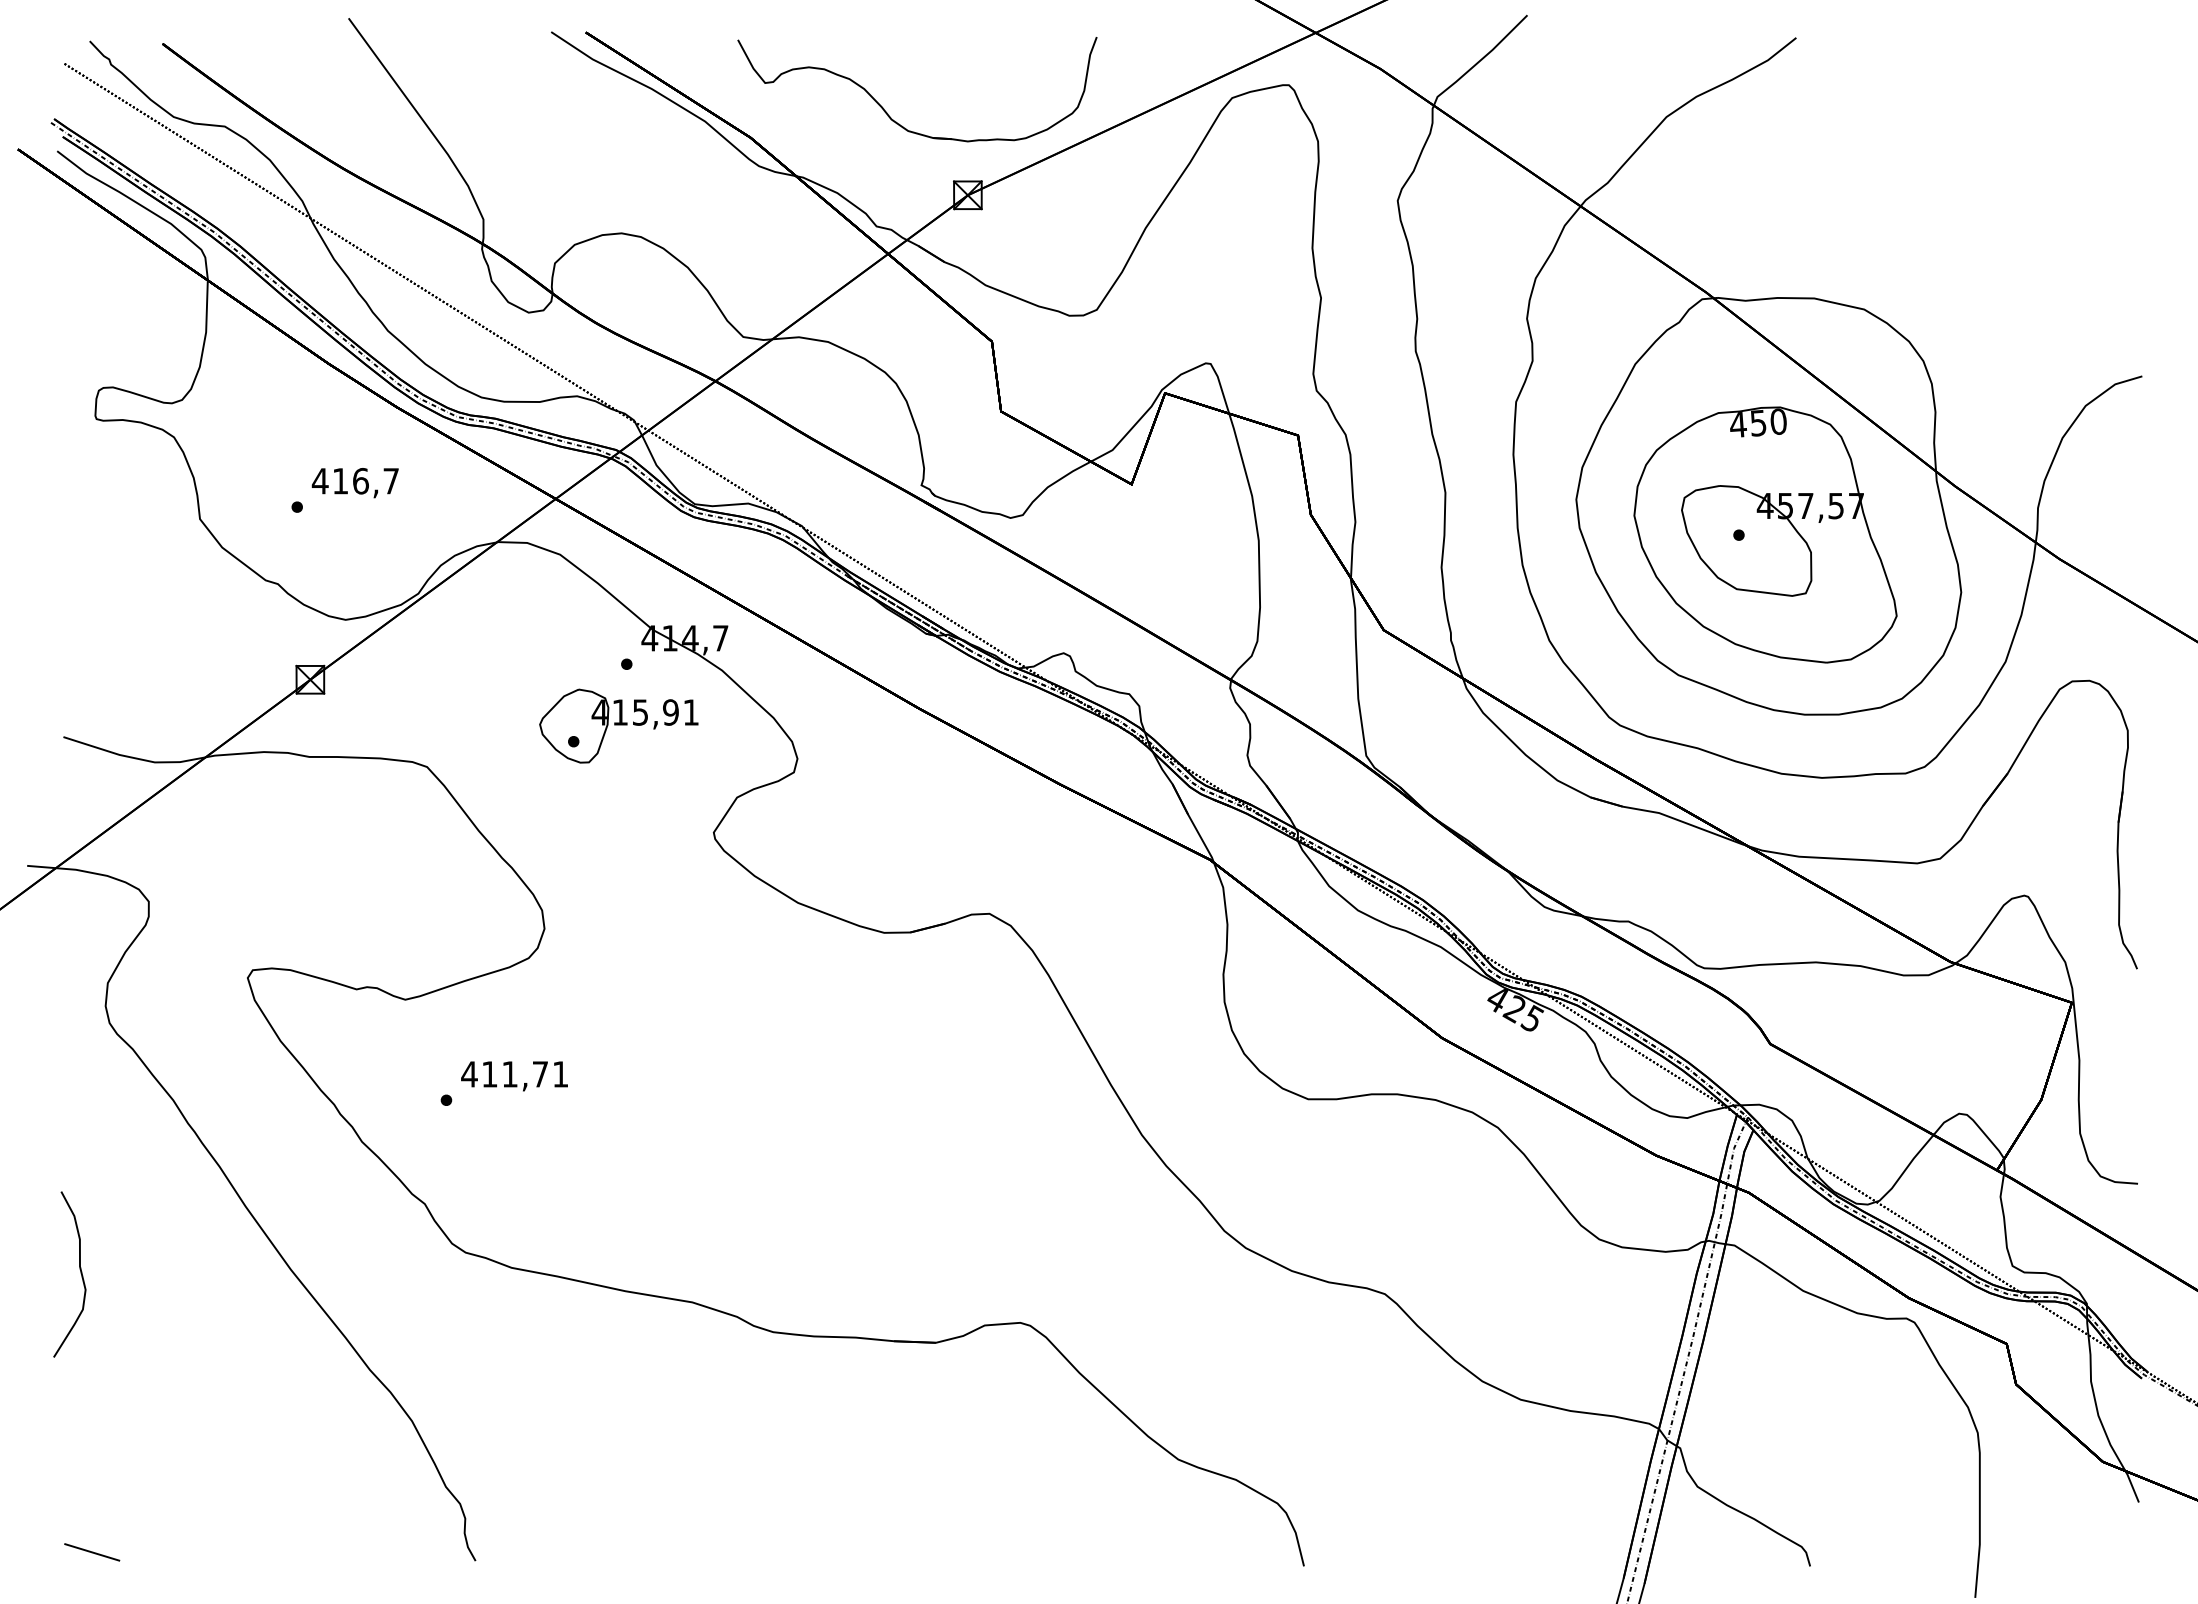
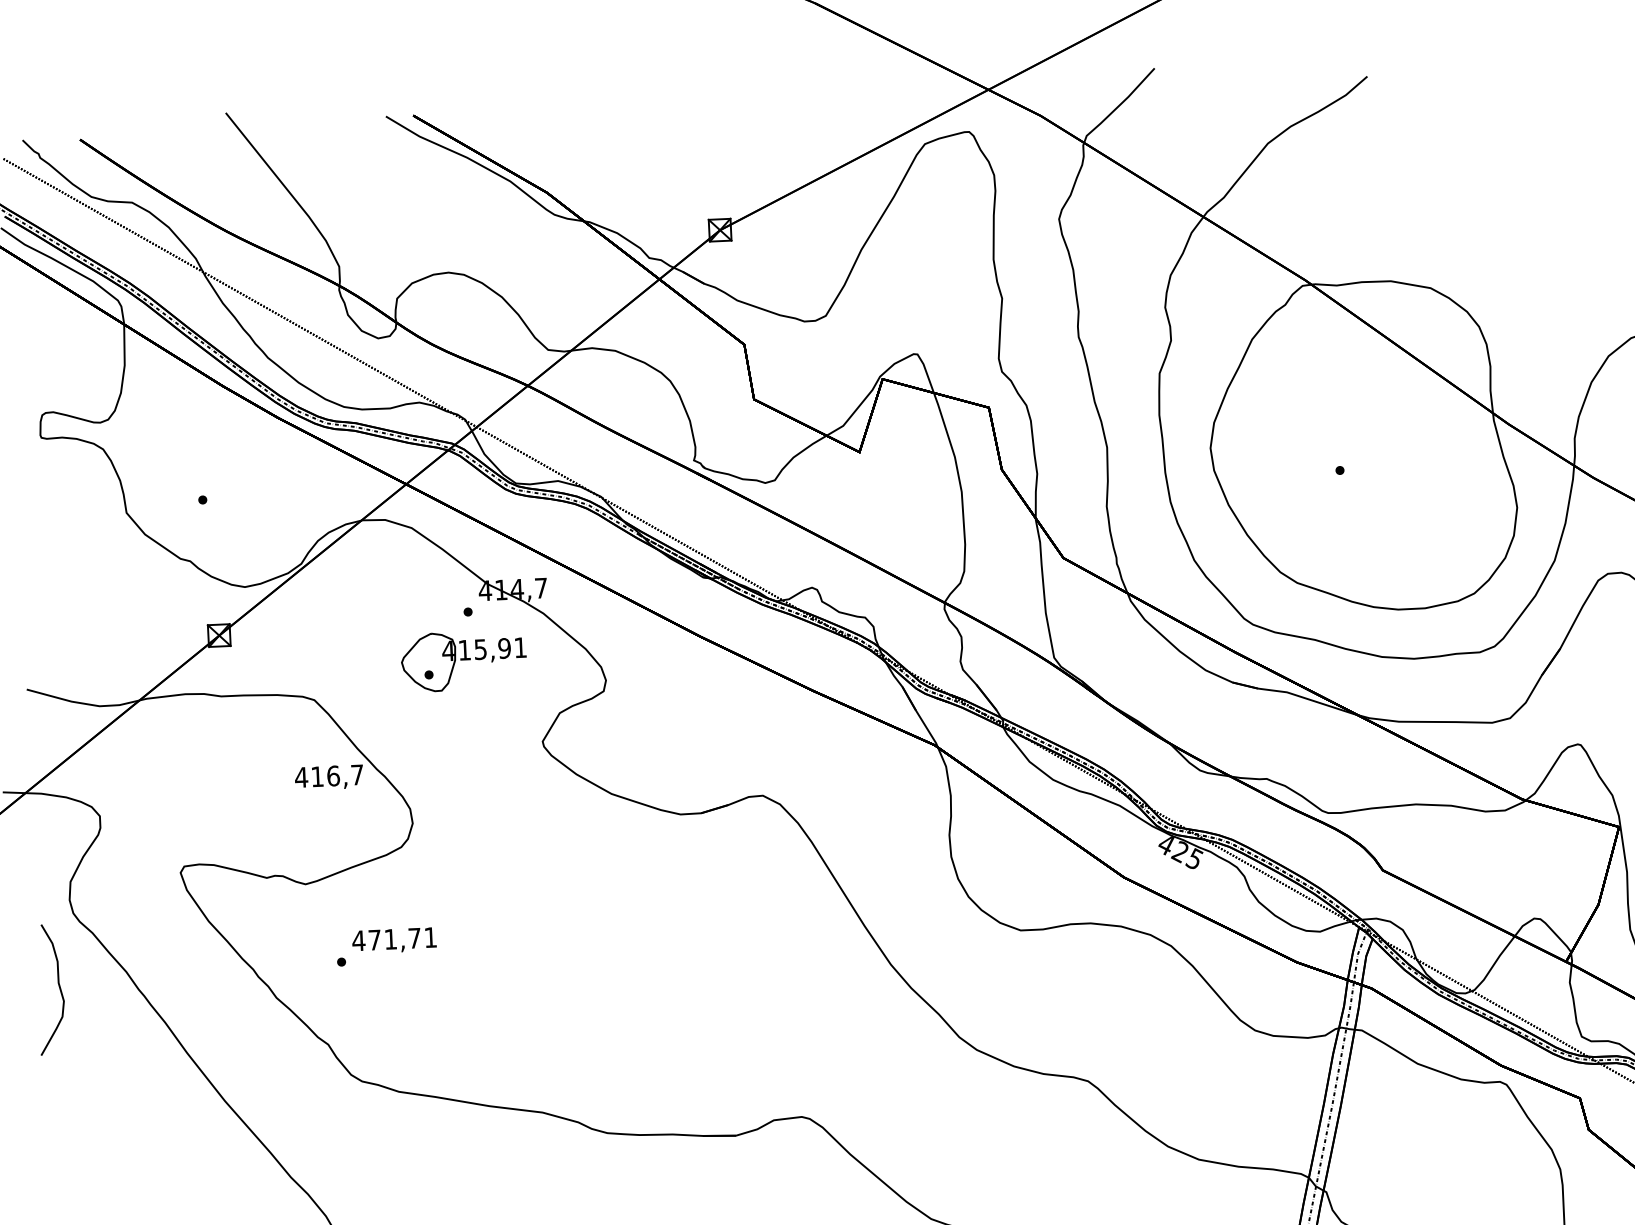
part: (887, 112) -> (653, 167), removed
text: (354, 483) -> (328, 778), moved
part: (1765, 534) -> (1360, 469), removed
text: (489, 1074) -> (374, 940), 411,71 -> 471,71
curve: (80, 1273) -> (59, 988), moved

